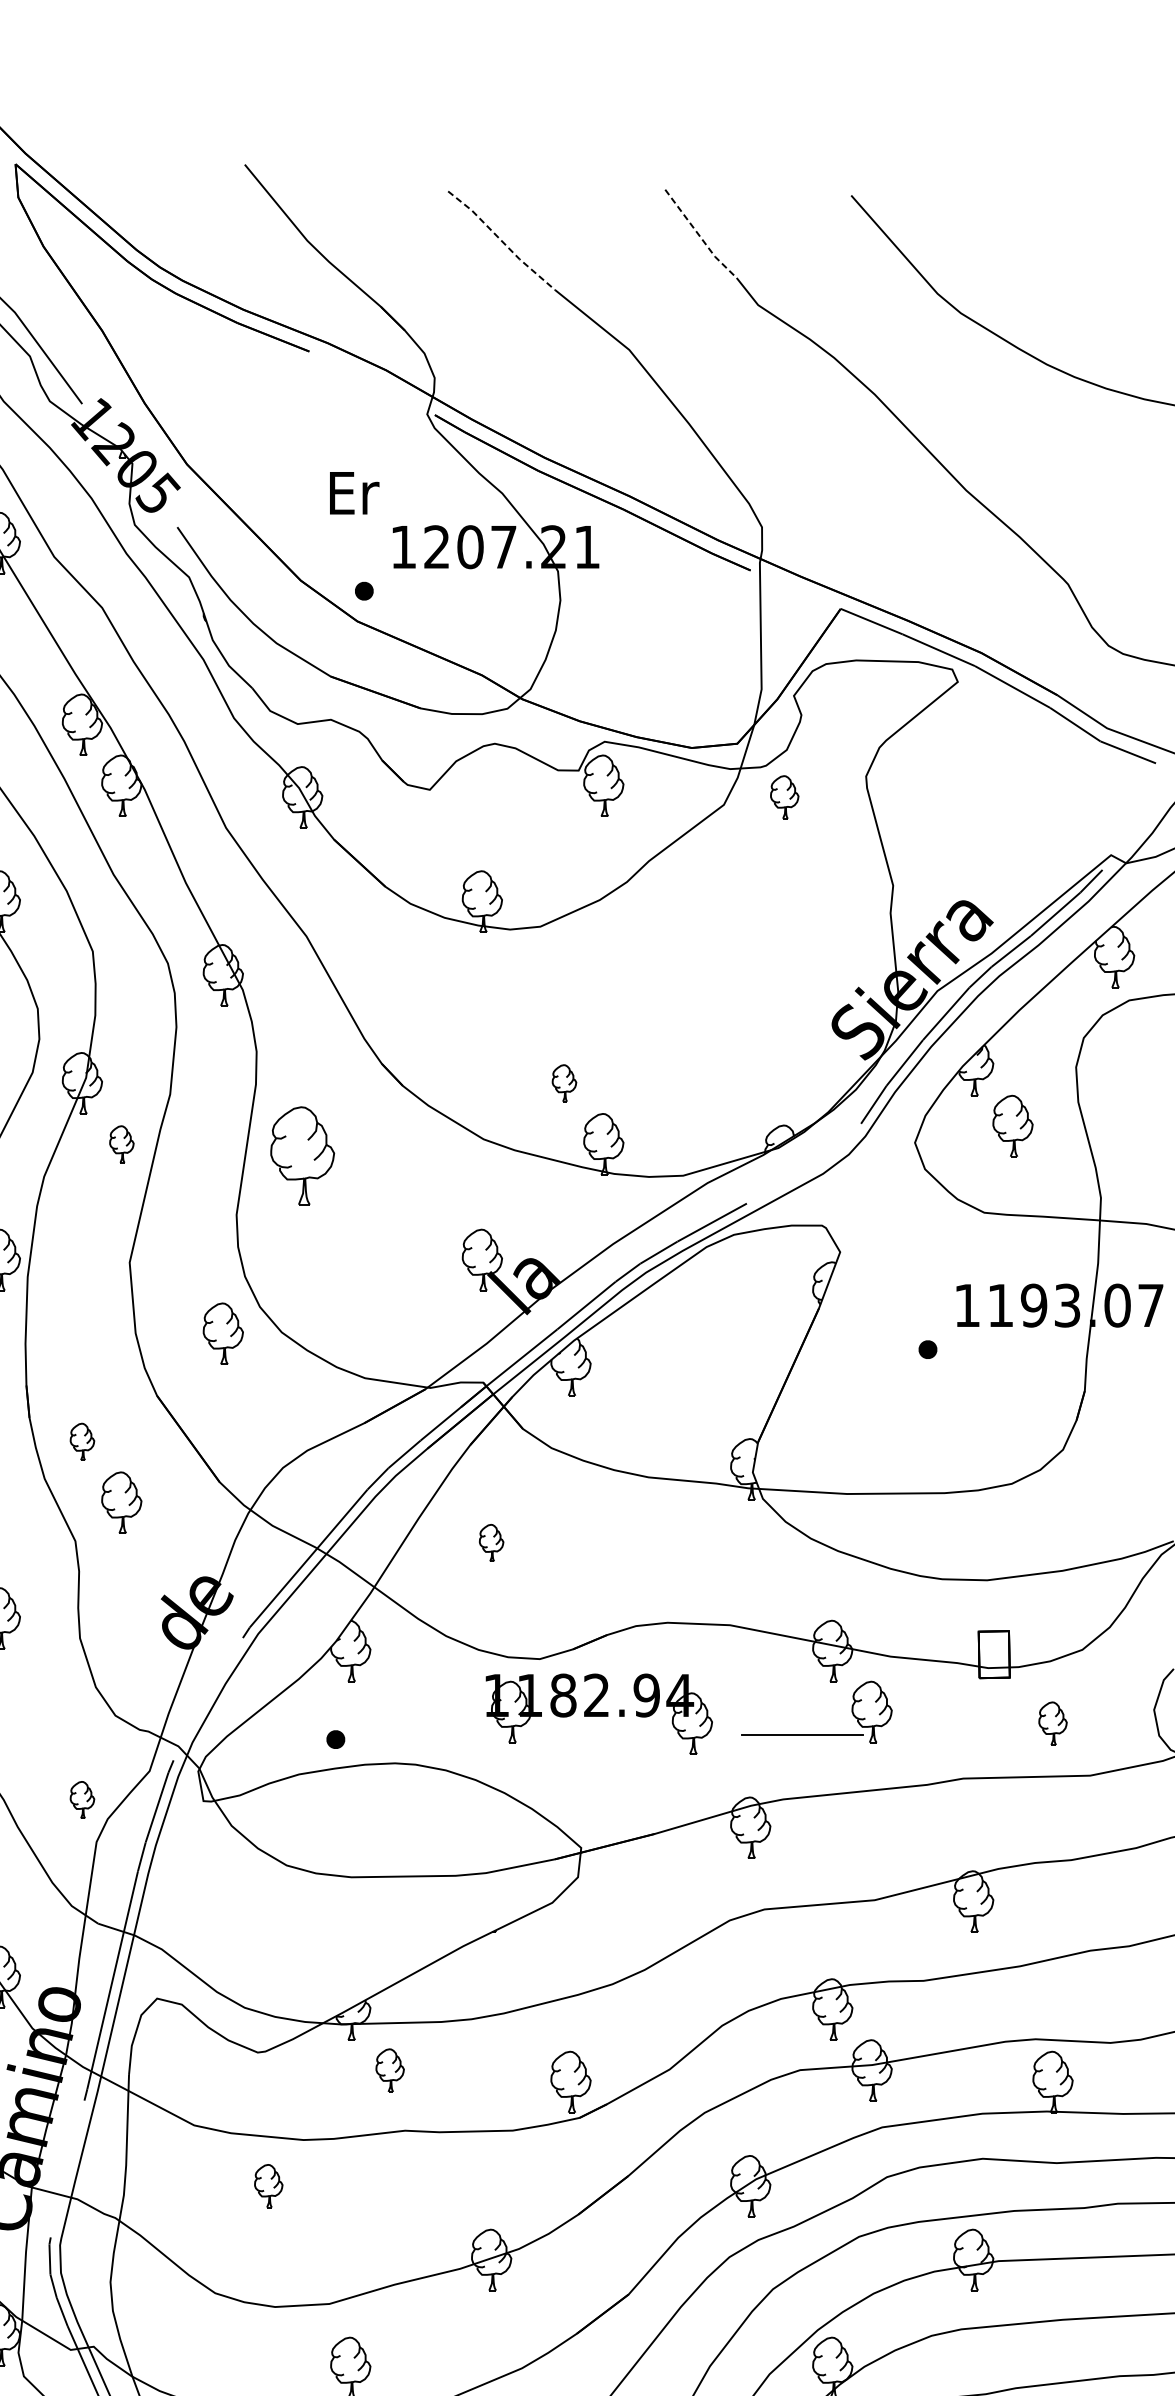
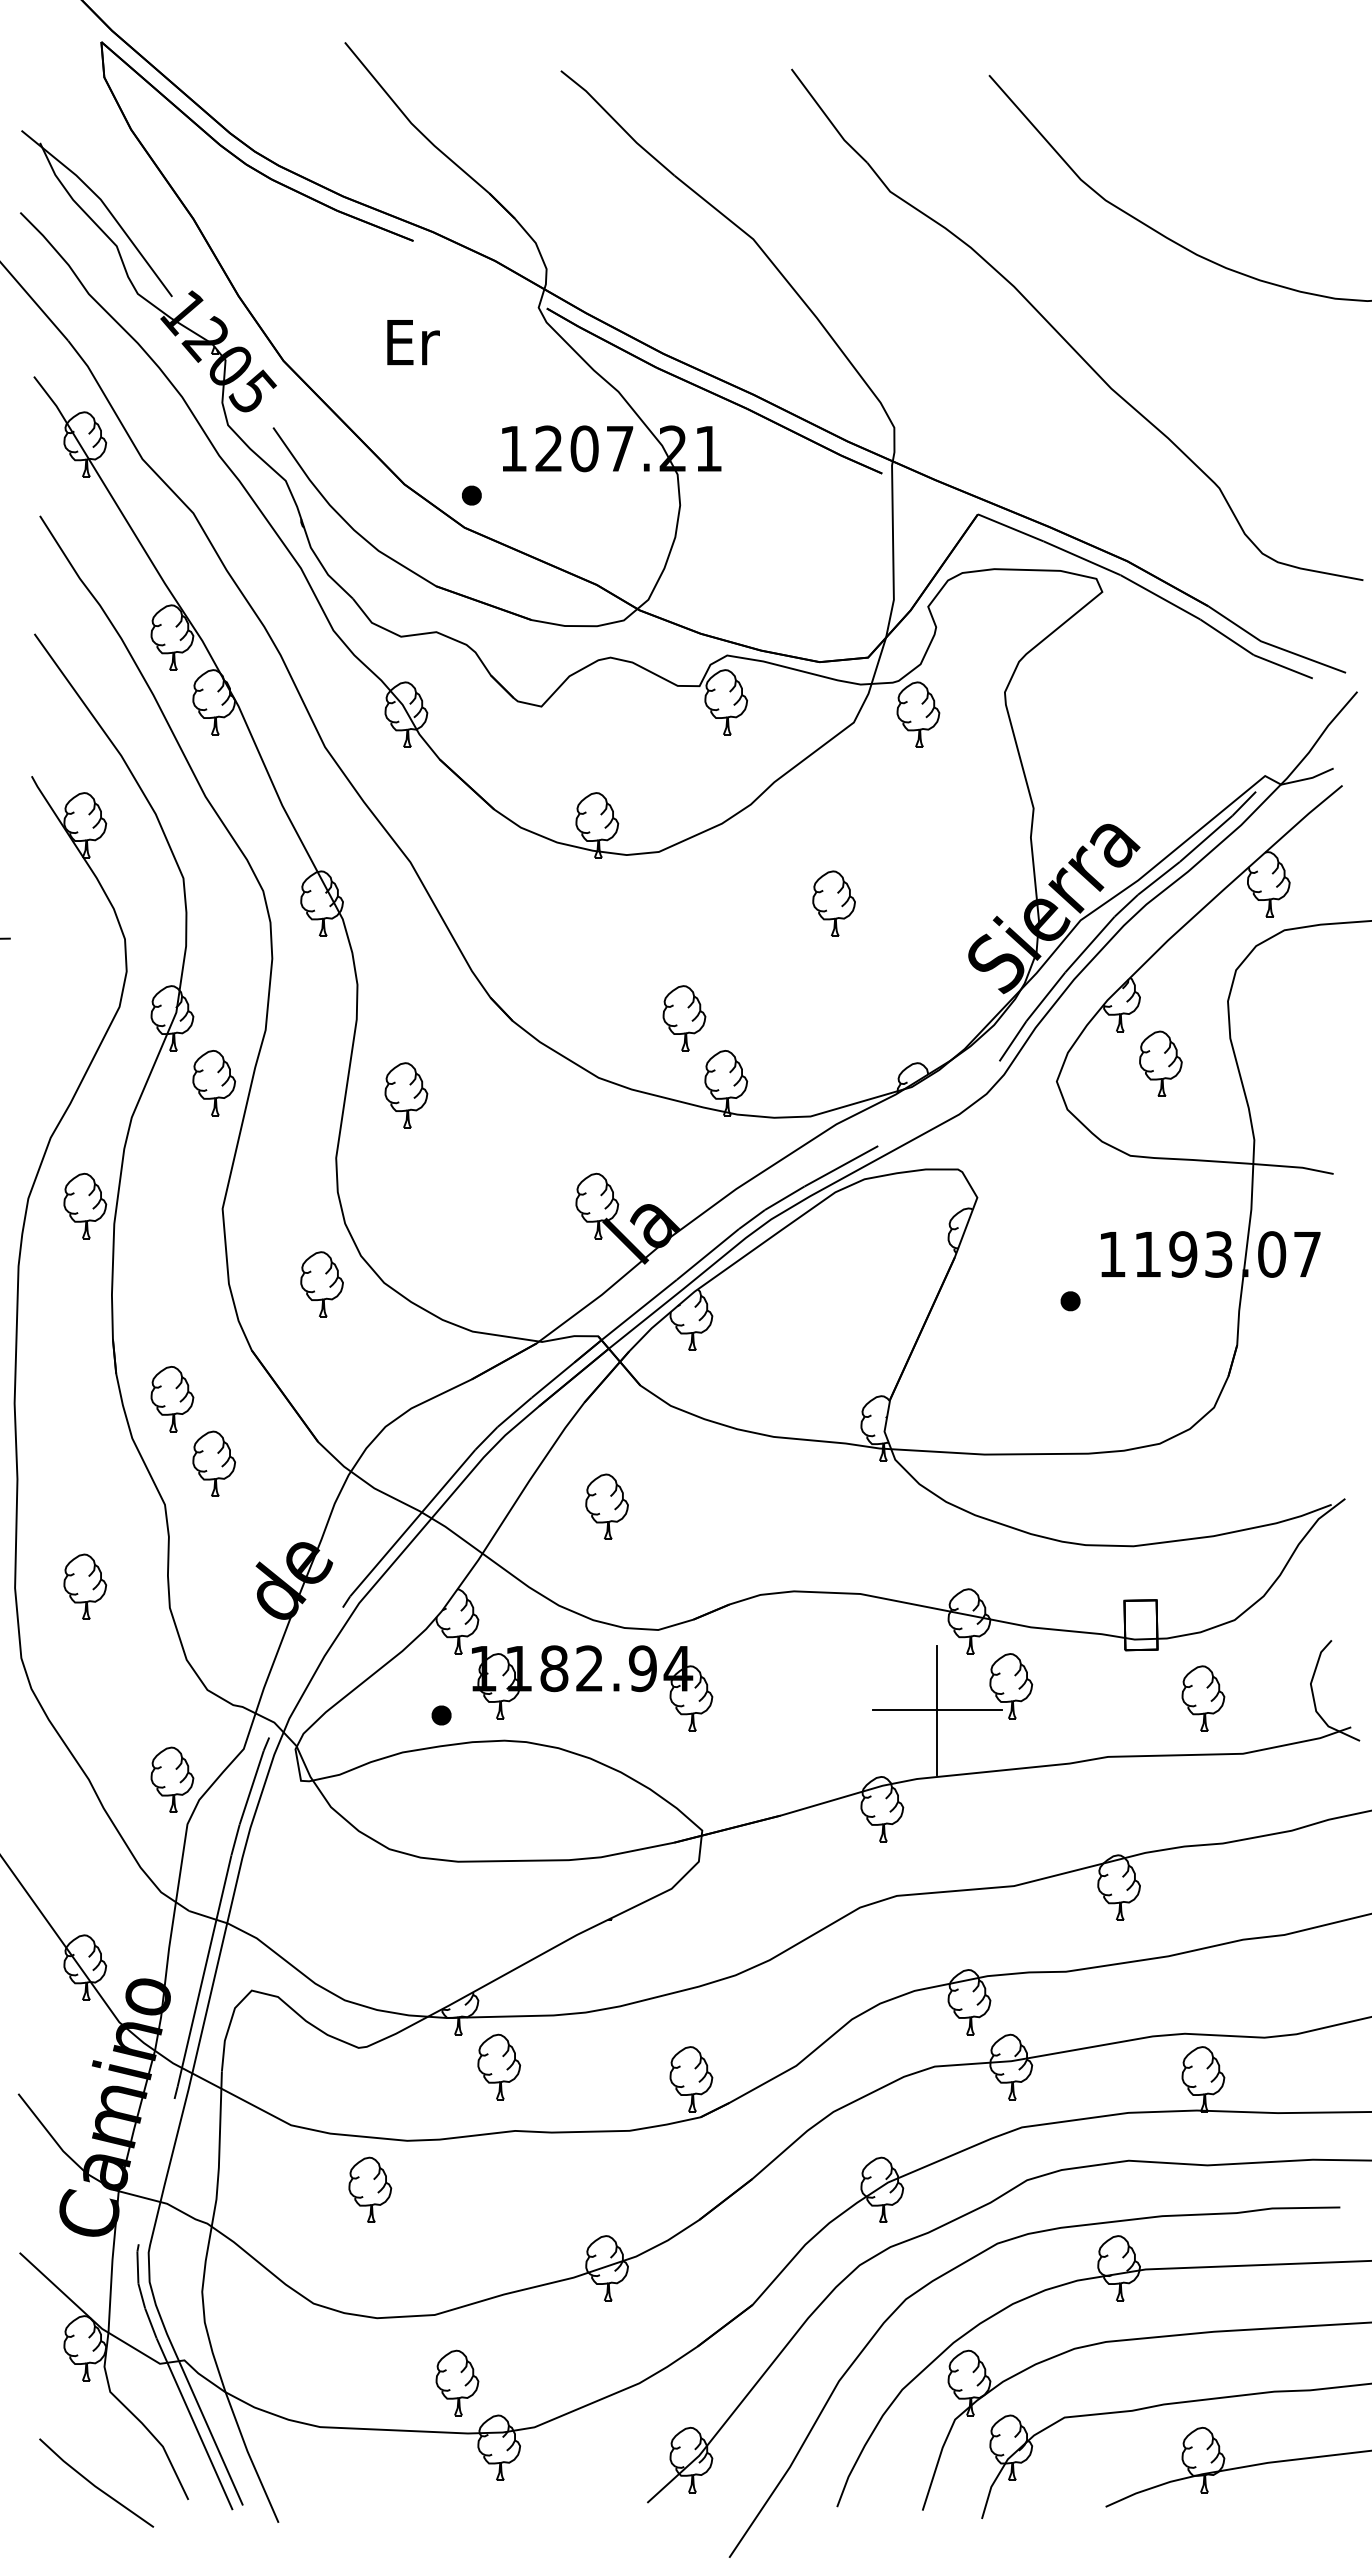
line: (700, 236) -> (828, 118), dashed -> solid
line: (502, 240) -> (618, 123), dashed -> solid
text: (354, 493) -> (413, 342), moved
part: (784, 797) -> (918, 714), size x1.43
part: (704, 975) -> (833, 903), added
part: (564, 1083) -> (684, 1018), size x1.67
part: (122, 1144) -> (214, 1083), size x1.67
part: (302, 1155) -> (406, 1095), size x0.62
part: (82, 1442) -> (172, 1399), size x1.67
part: (491, 1542) -> (606, 1506), size x1.67
part: (599, 1714) -> (592, 1688), moved
part: (1053, 1723) -> (1203, 1698), size x1.43
line: (802, 1733) -> (937, 1709), added
part: (82, 1799) -> (172, 1779), size x1.67
part: (390, 2070) -> (499, 2066), size x1.43
part: (268, 2185) -> (370, 2189), size x1.43

